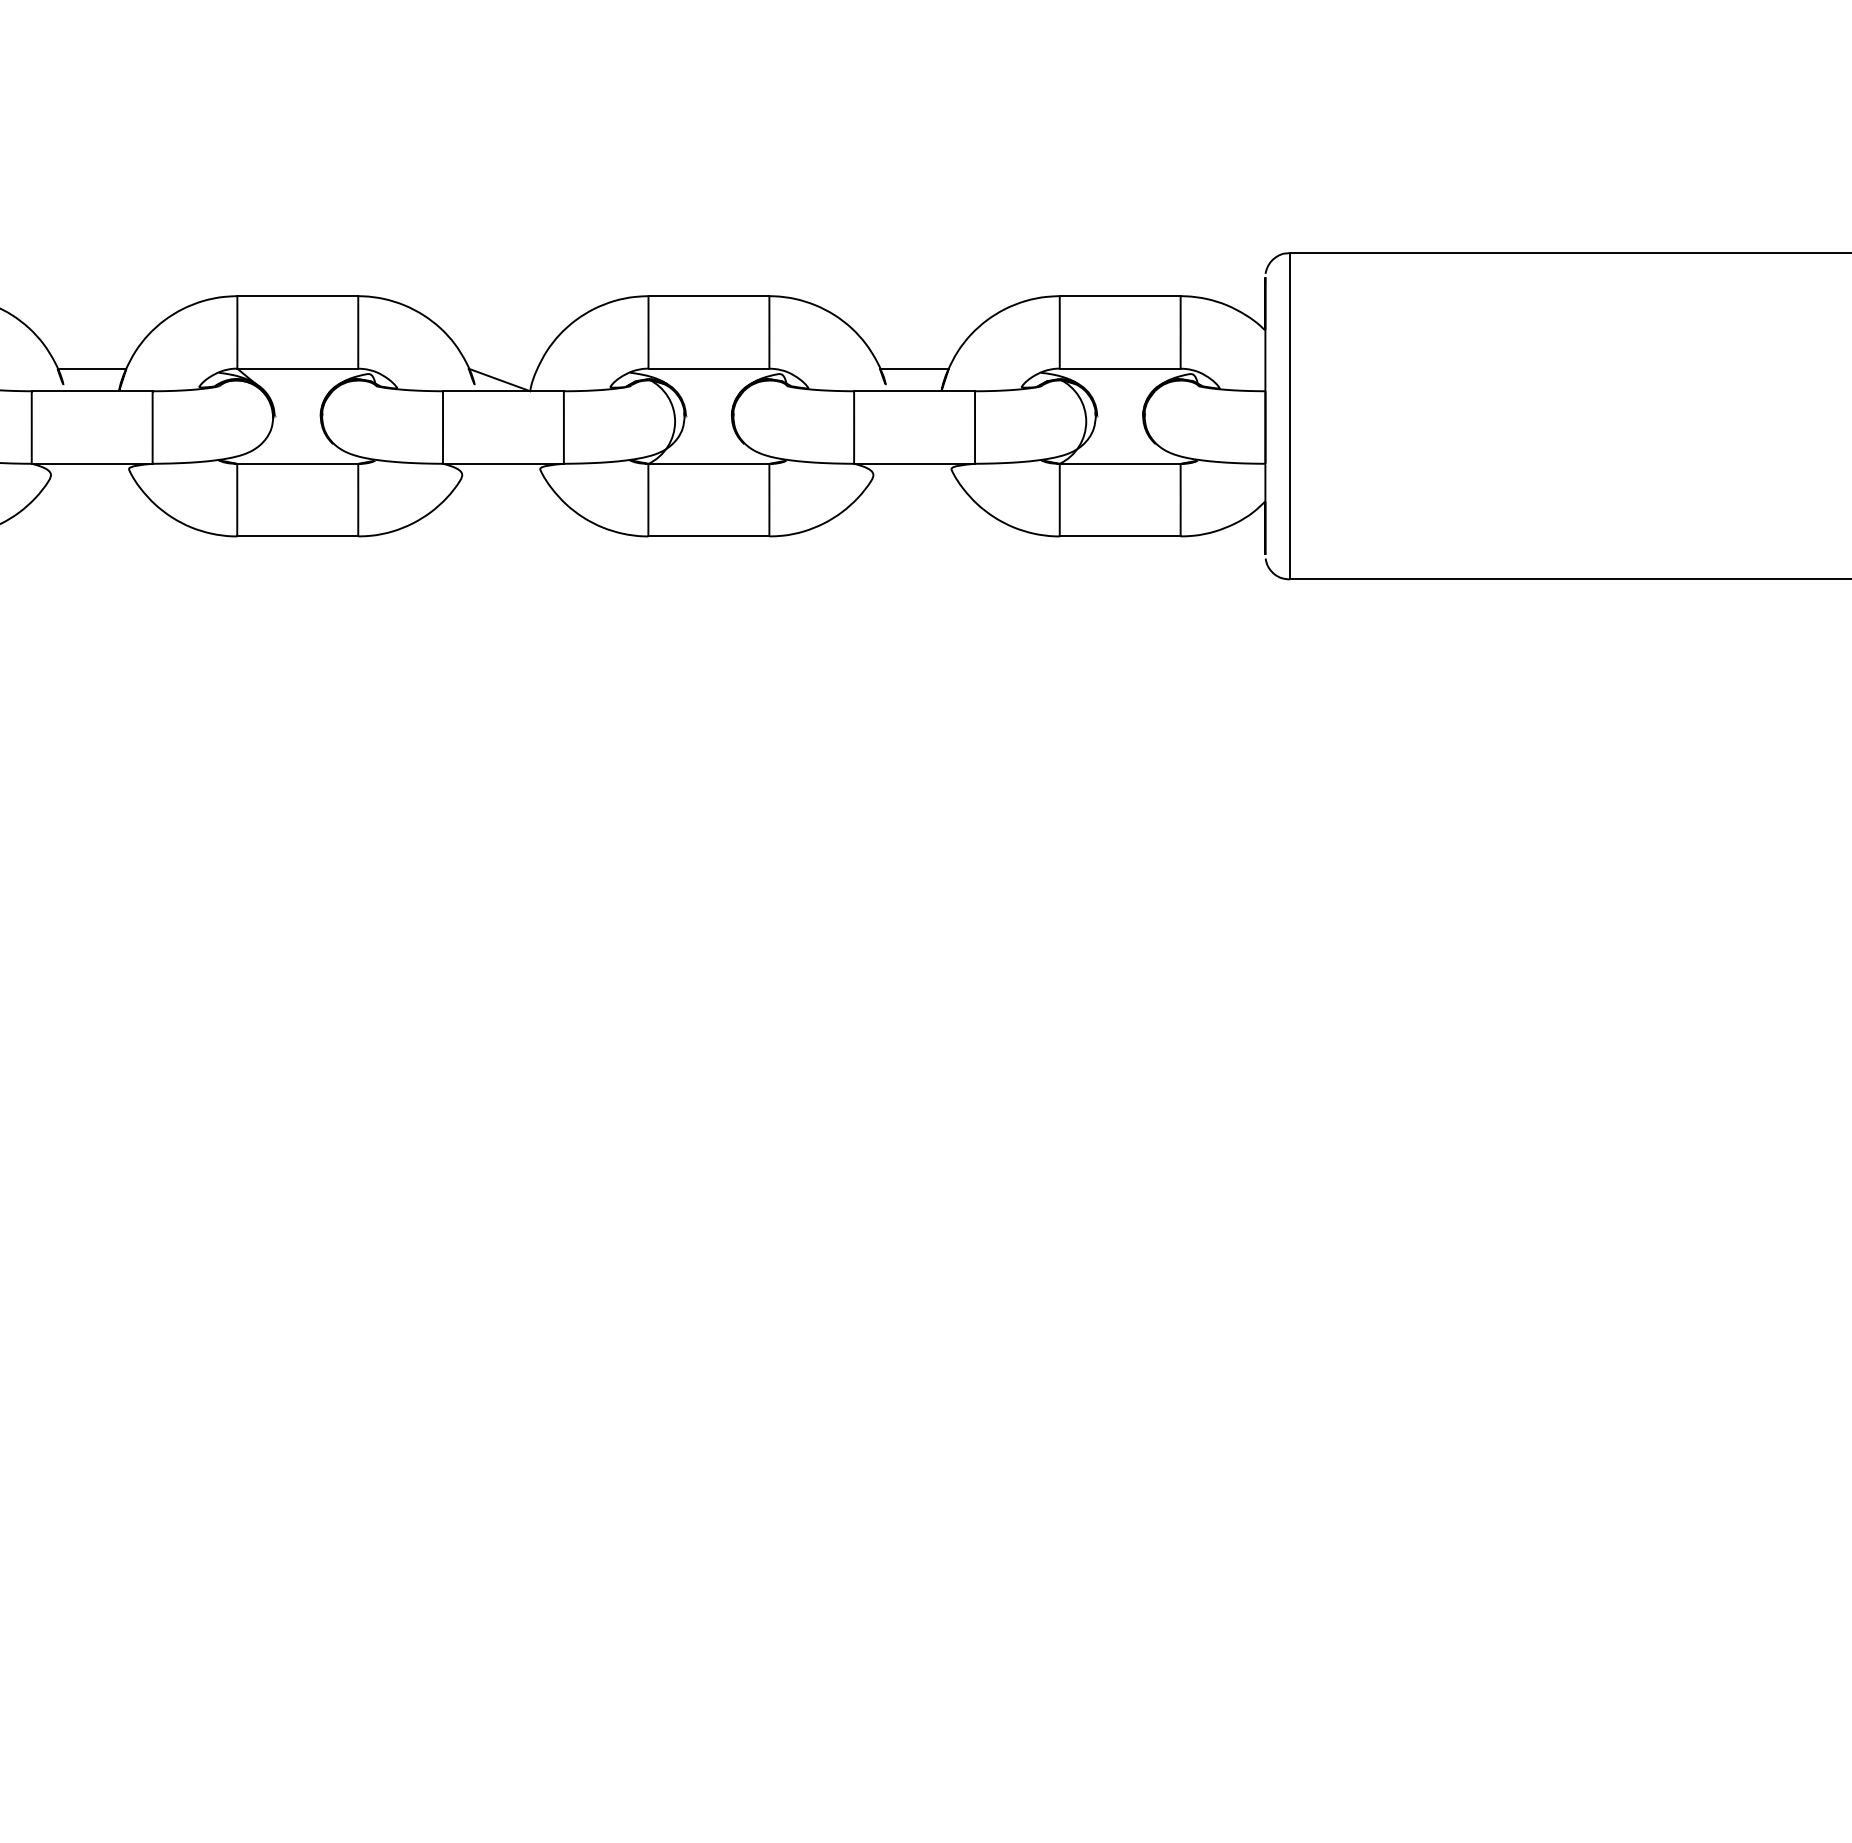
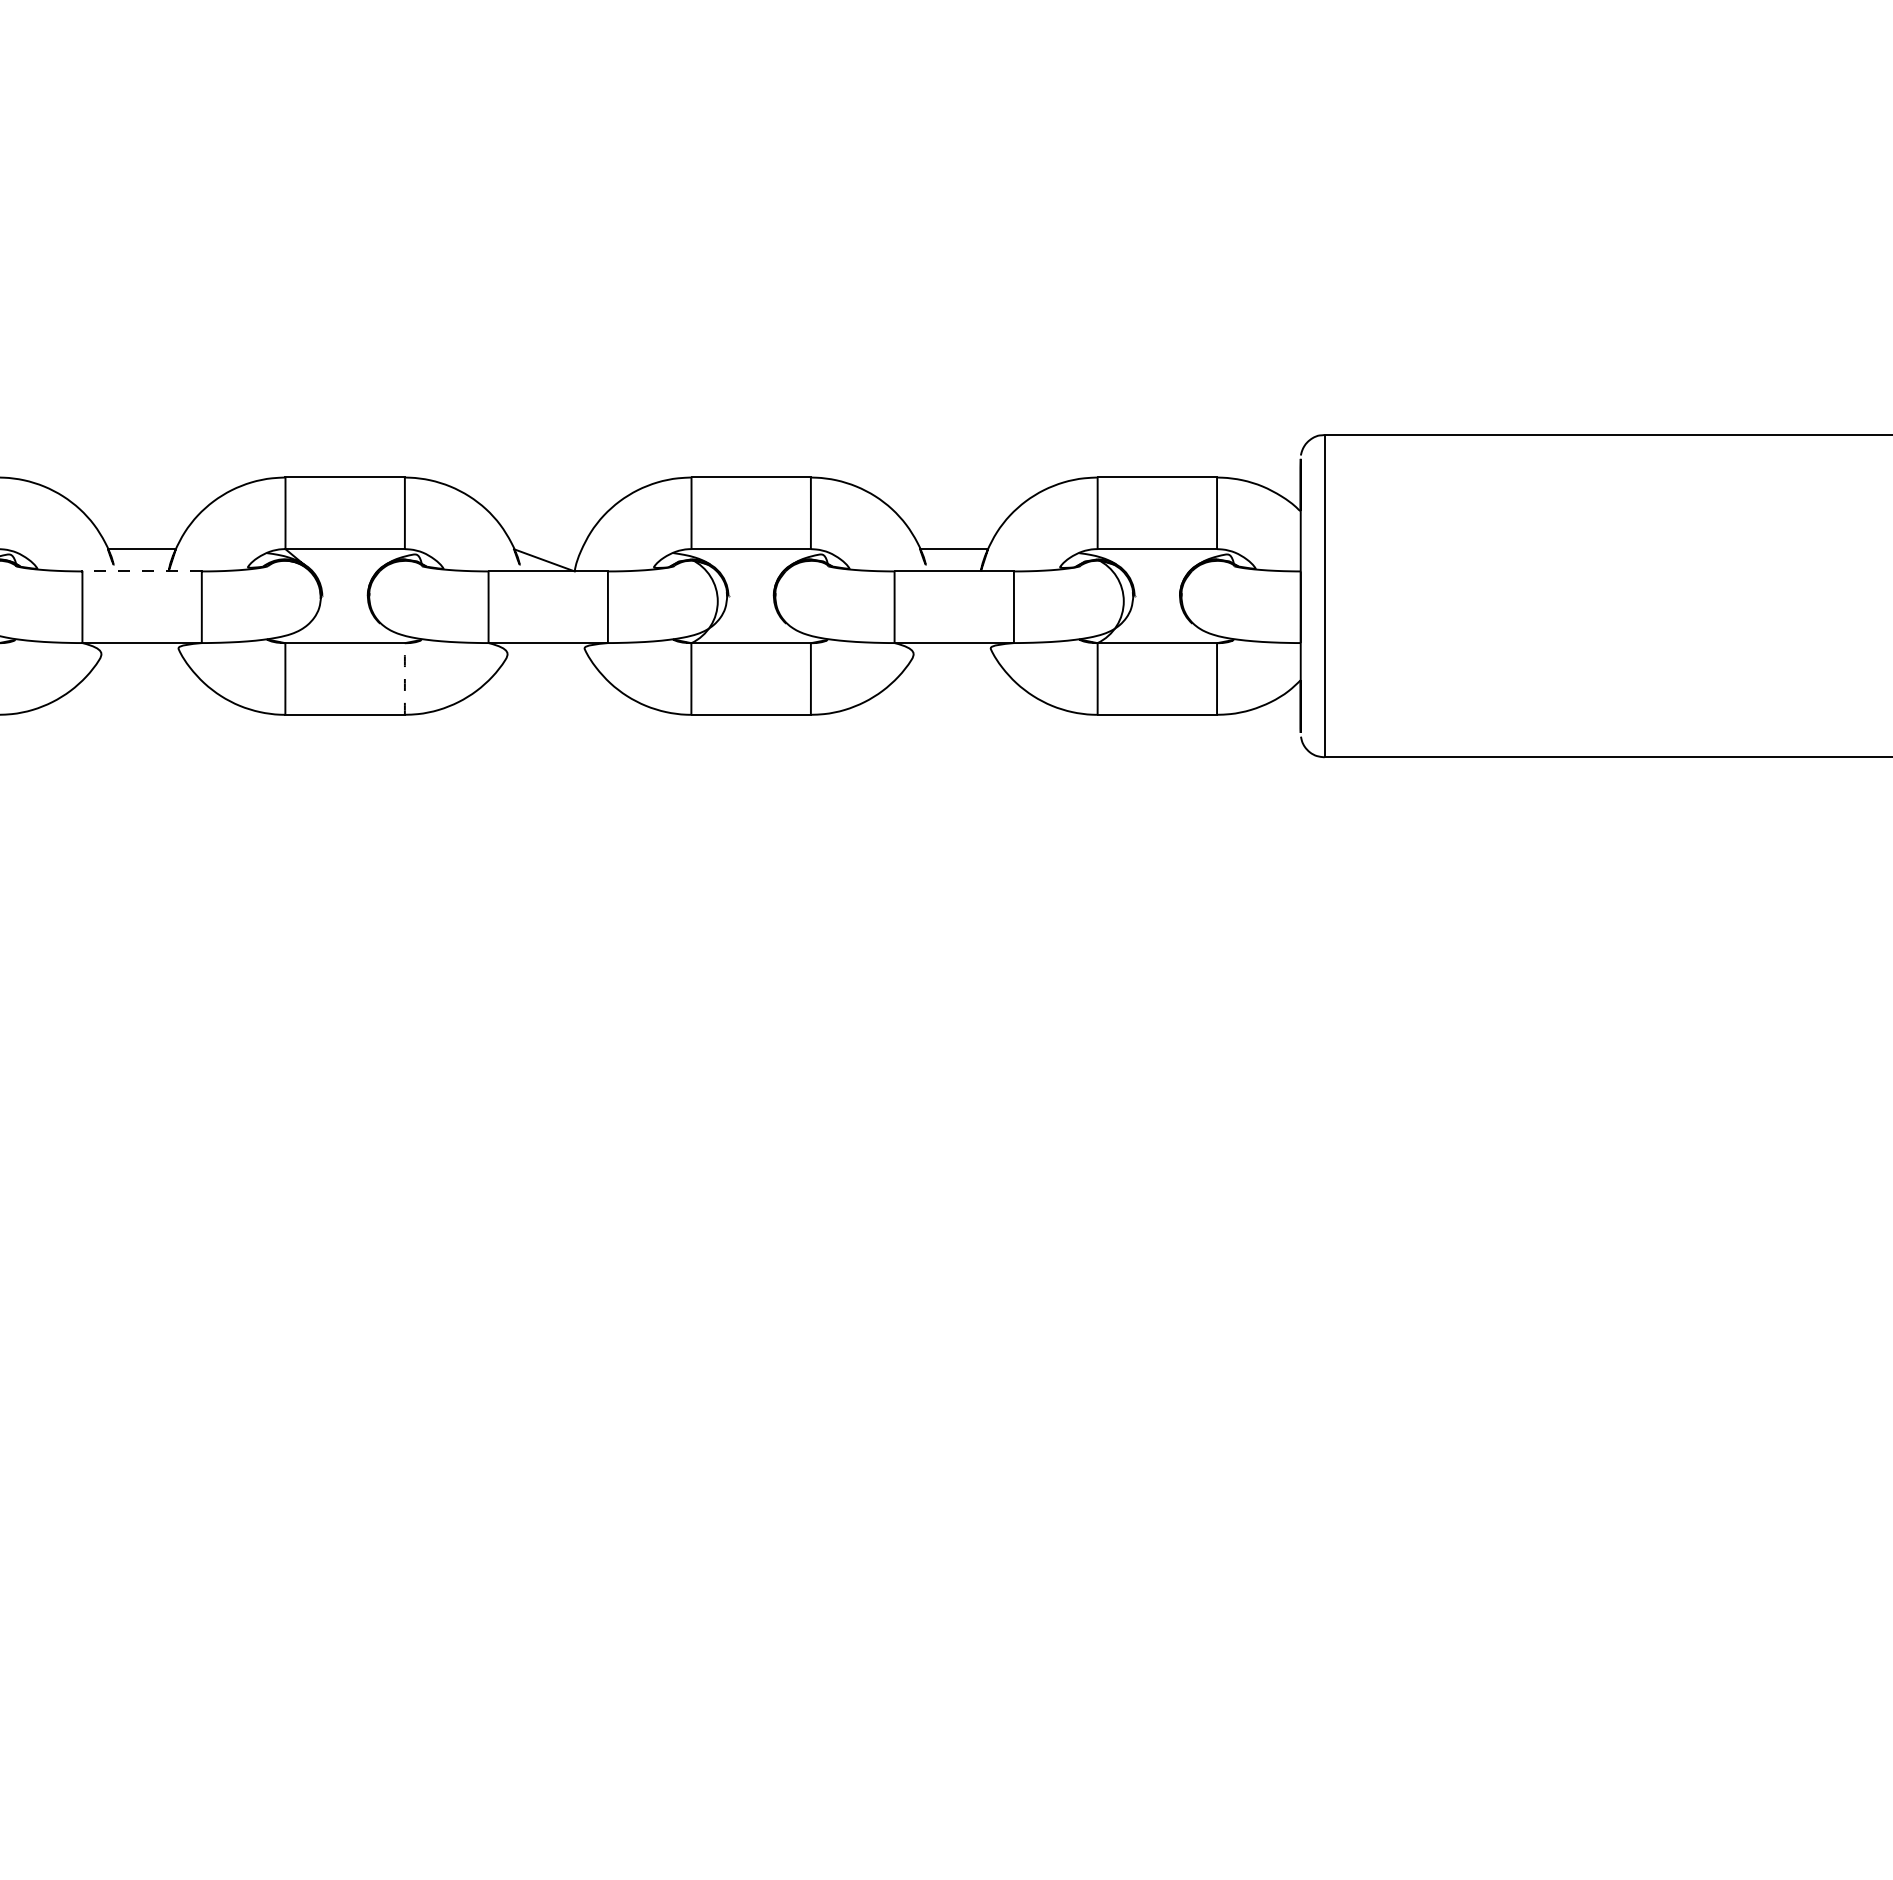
line: (92, 391) -> (142, 571), solid -> dashed
arc: (357, 500) -> (404, 679), solid -> dashed

